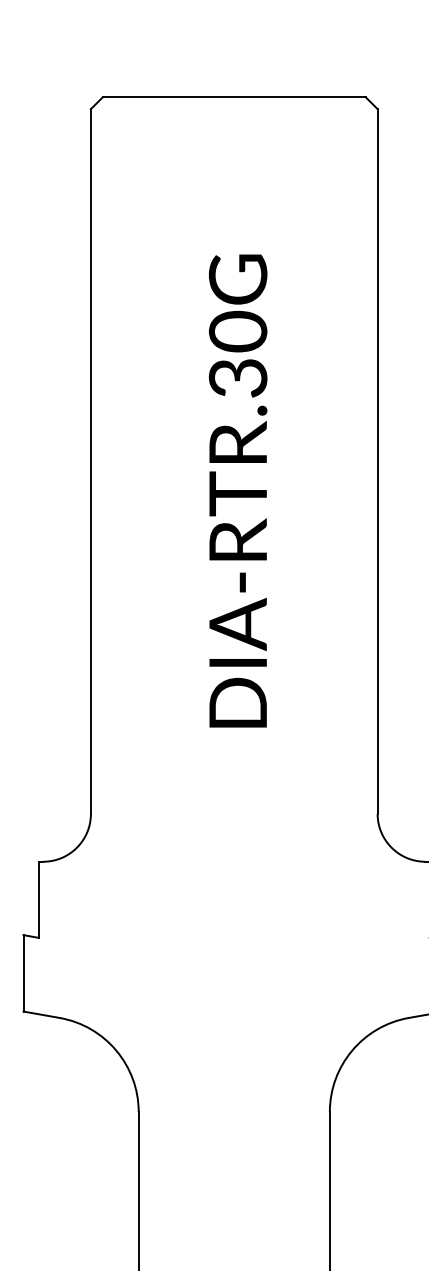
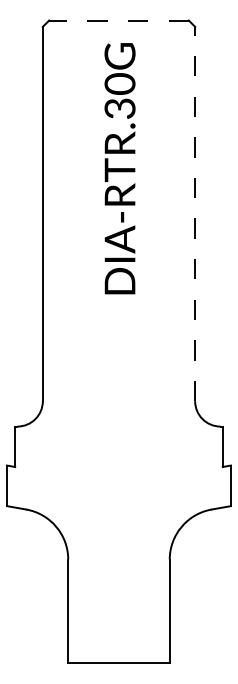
line: (235, 97) -> (119, 20), solid -> dashed
line: (378, 460) -> (195, 213), solid -> dashed
text: (237, 490) -> (119, 168), moved

